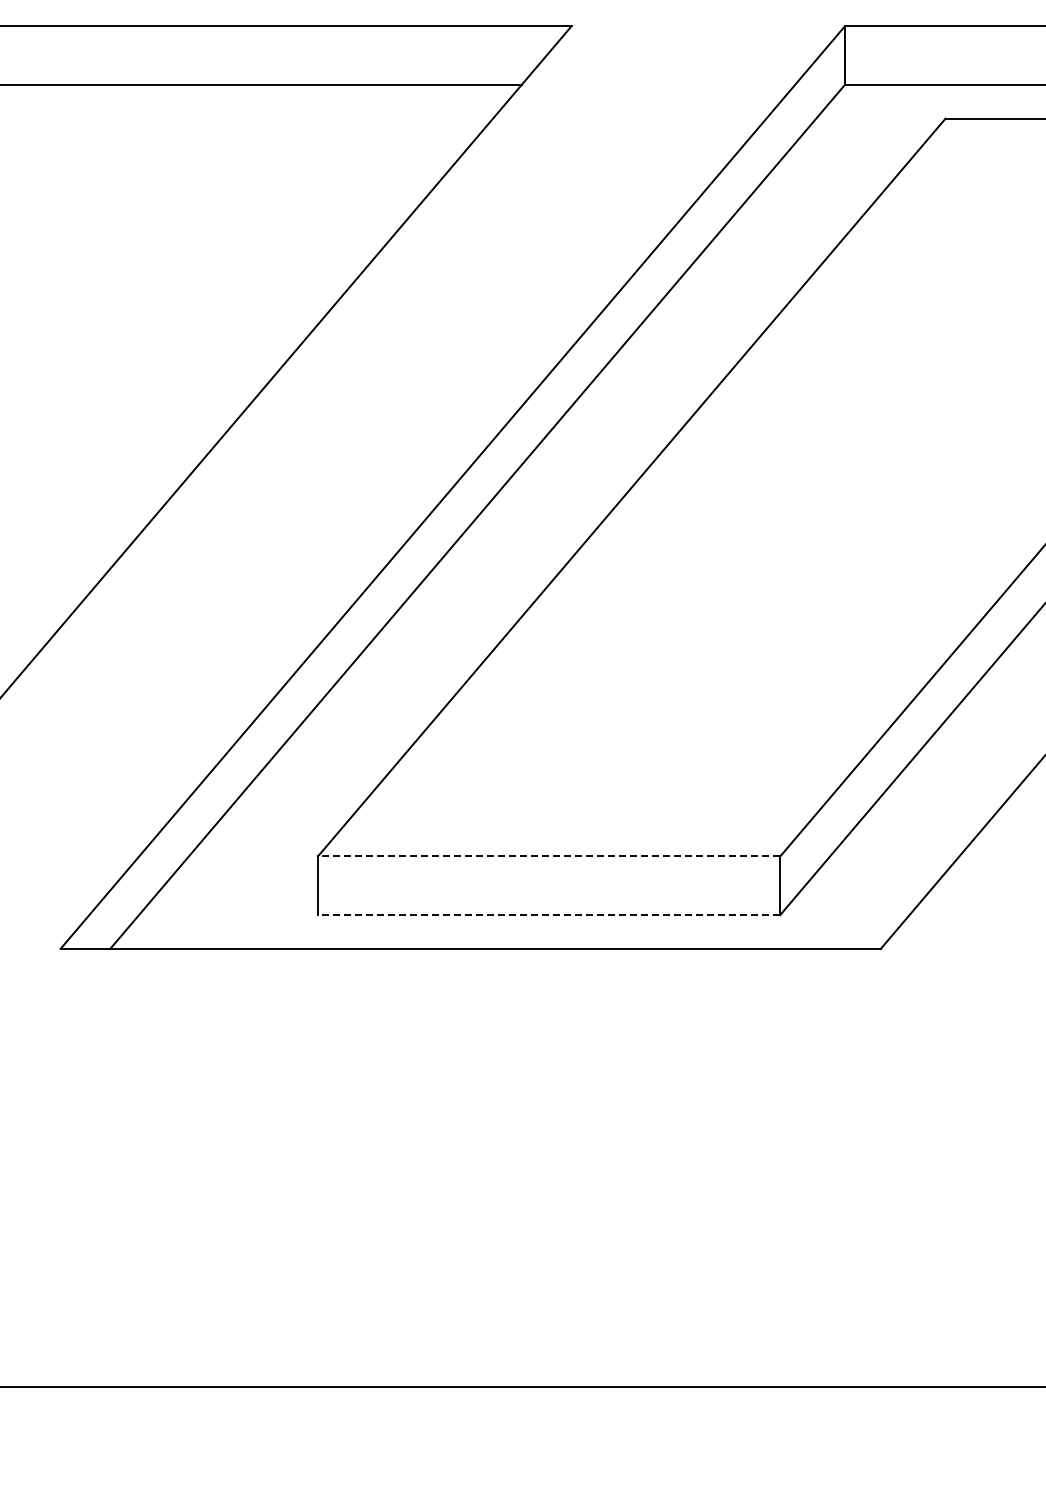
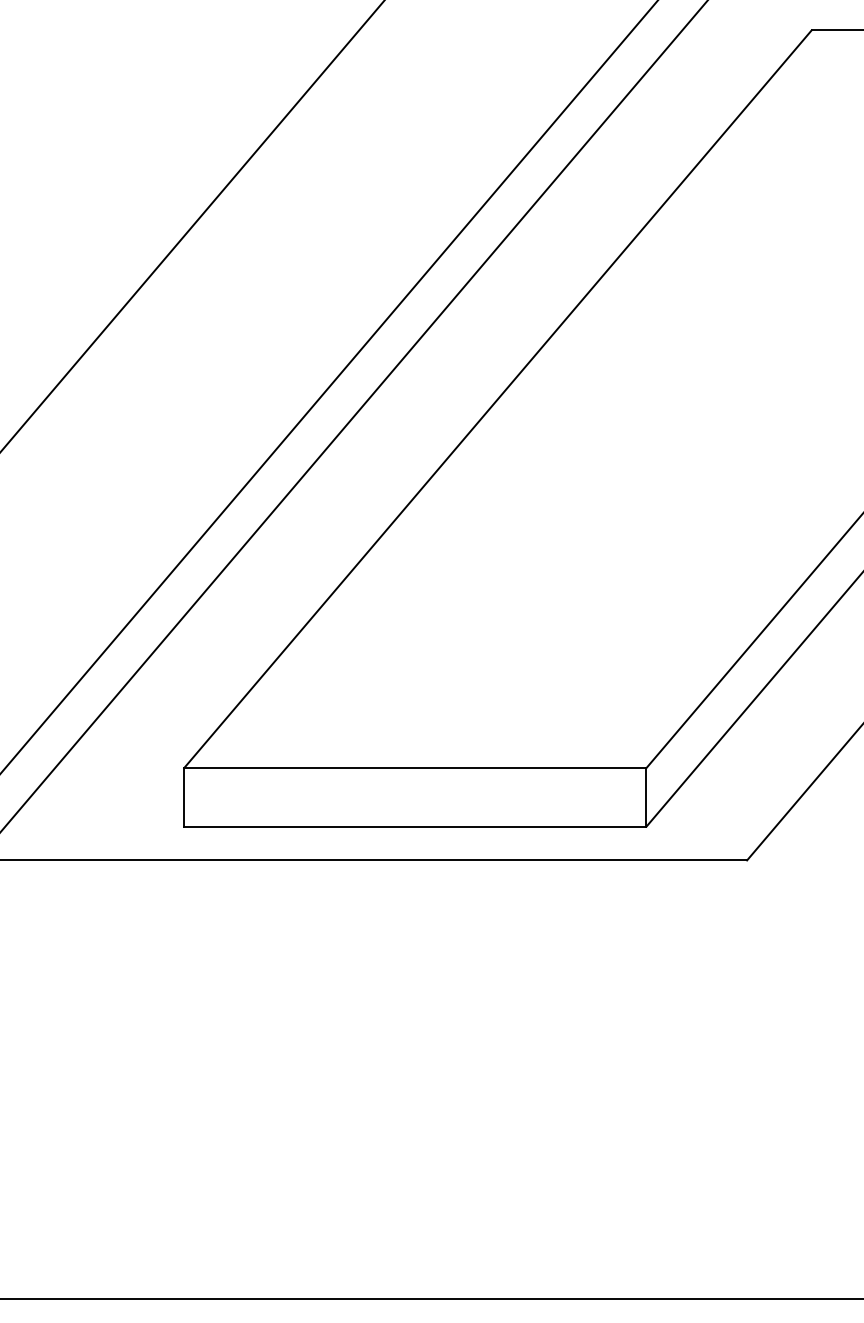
line: (548, 856) -> (414, 768), dashed -> solid
line: (548, 915) -> (414, 827), dashed -> solid

